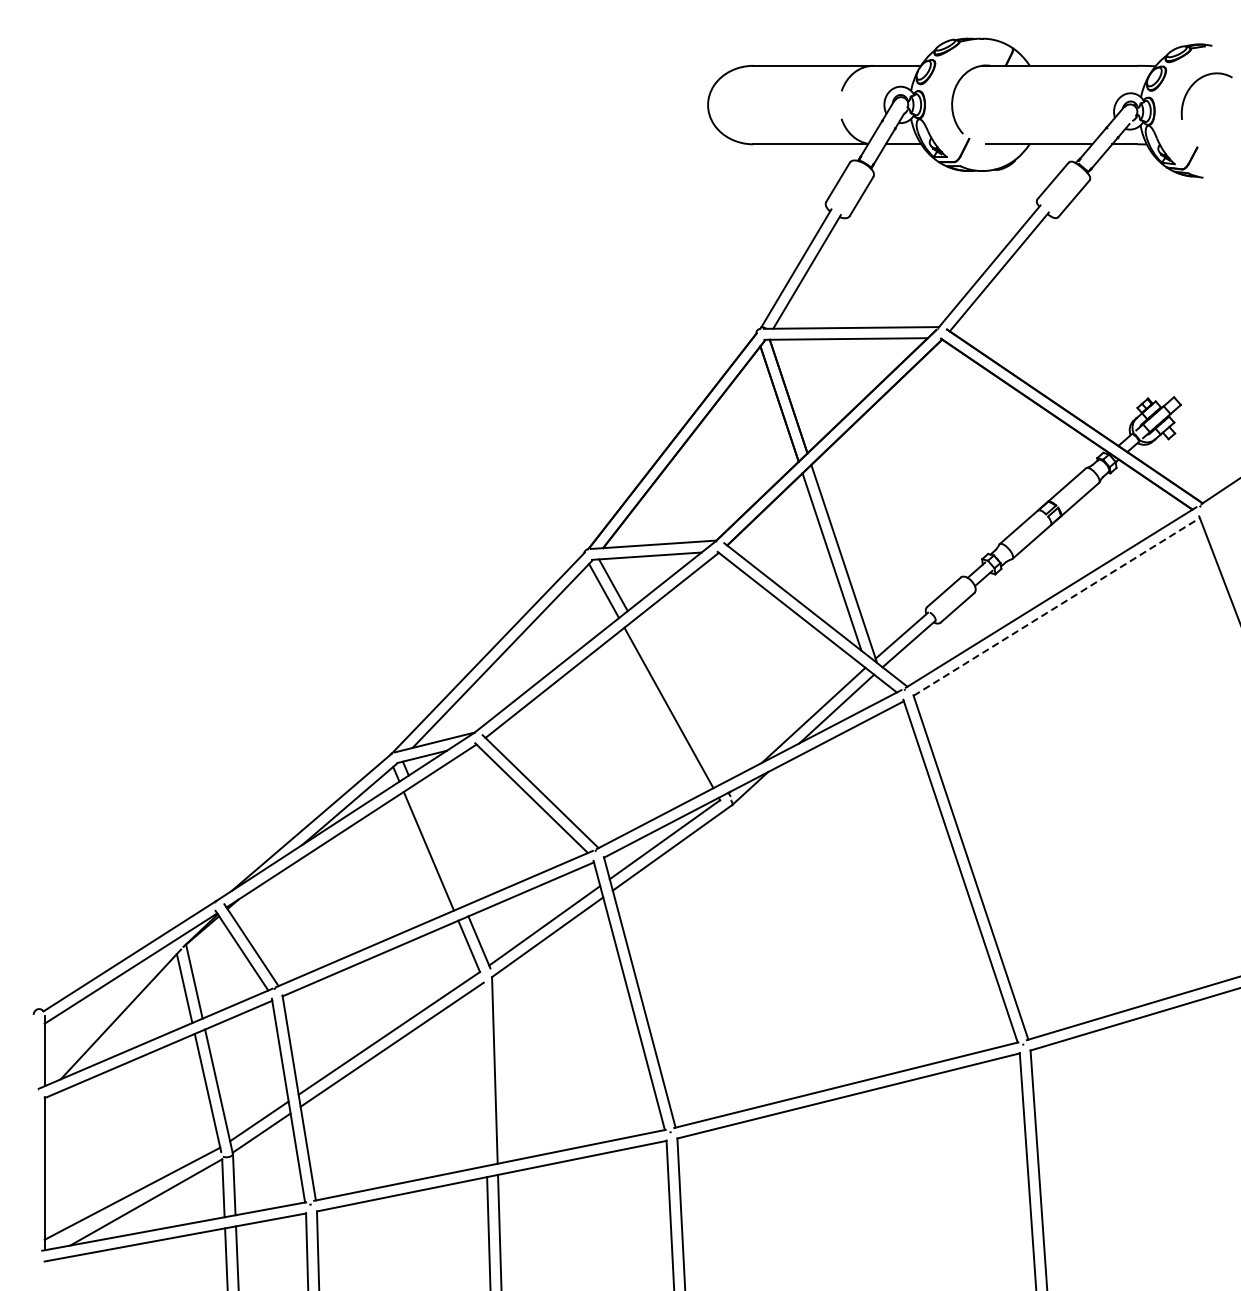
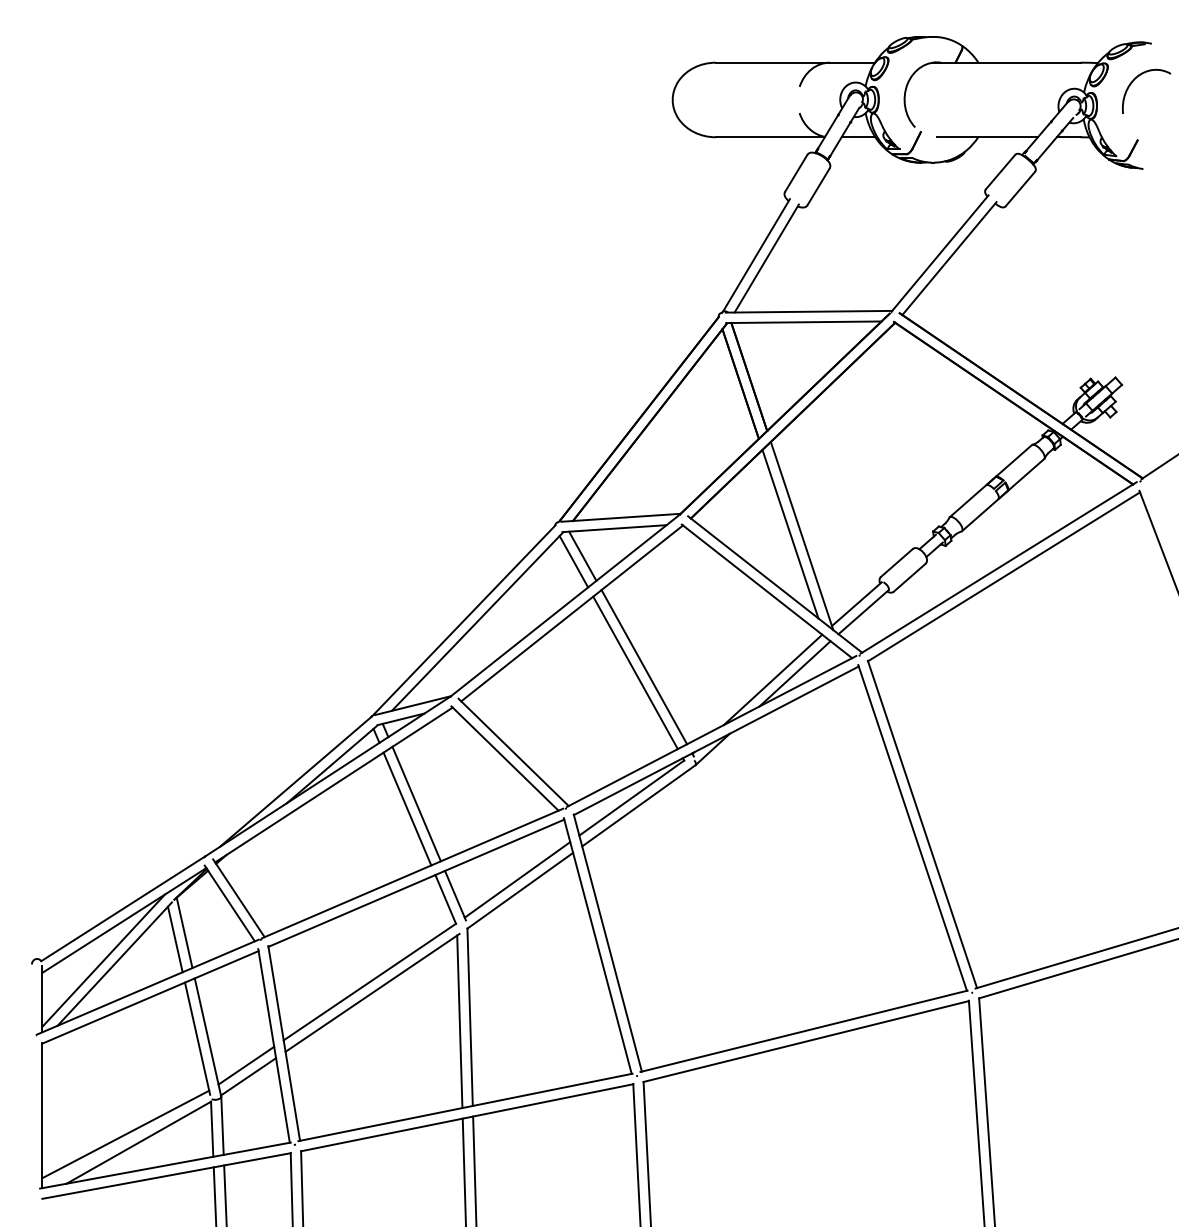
line: (1057, 606) -> (1004, 576), dashed -> solid
line: (678, 702) -> (644, 667), added
line: (438, 845) -> (416, 803), added
line: (109, 1010) -> (103, 960), added
line: (483, 1074) -> (459, 1021), added

